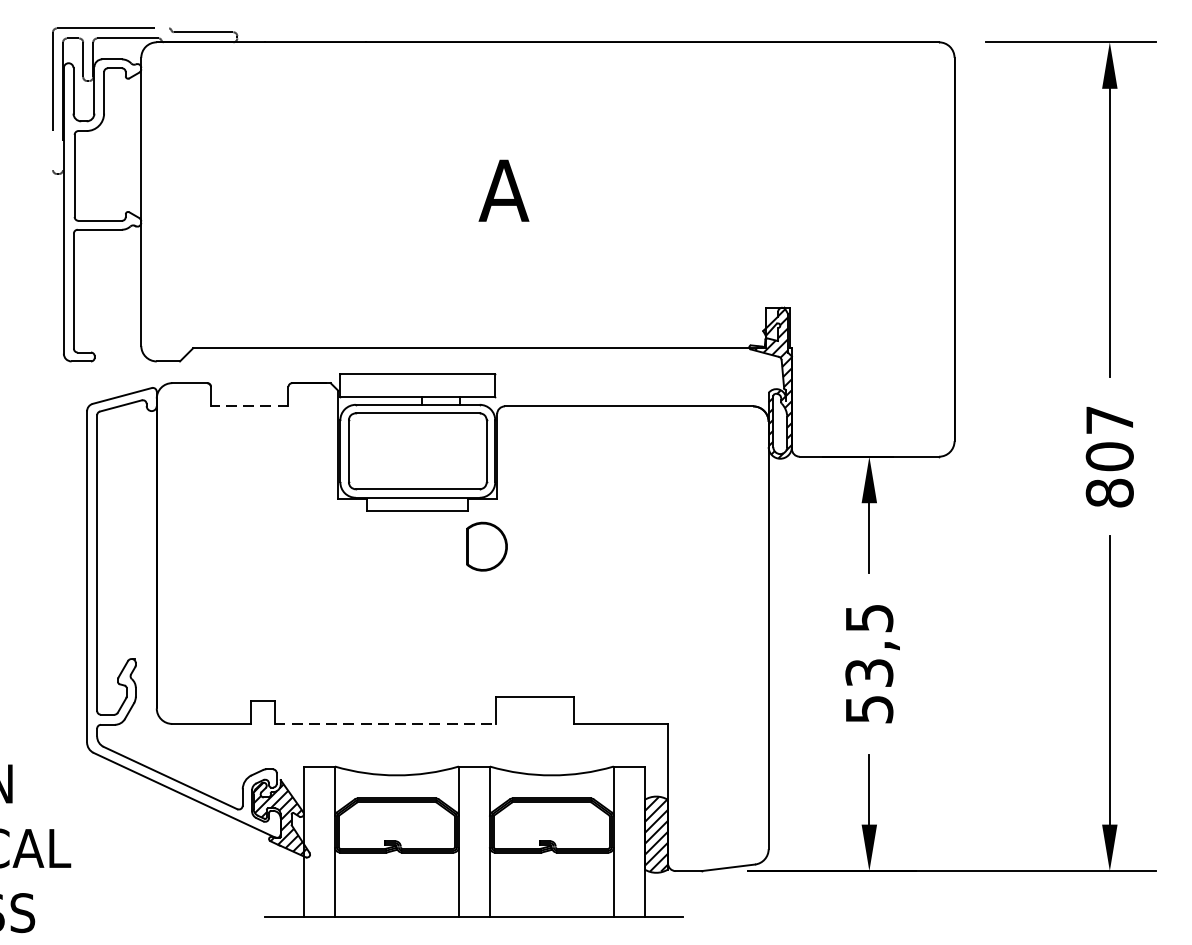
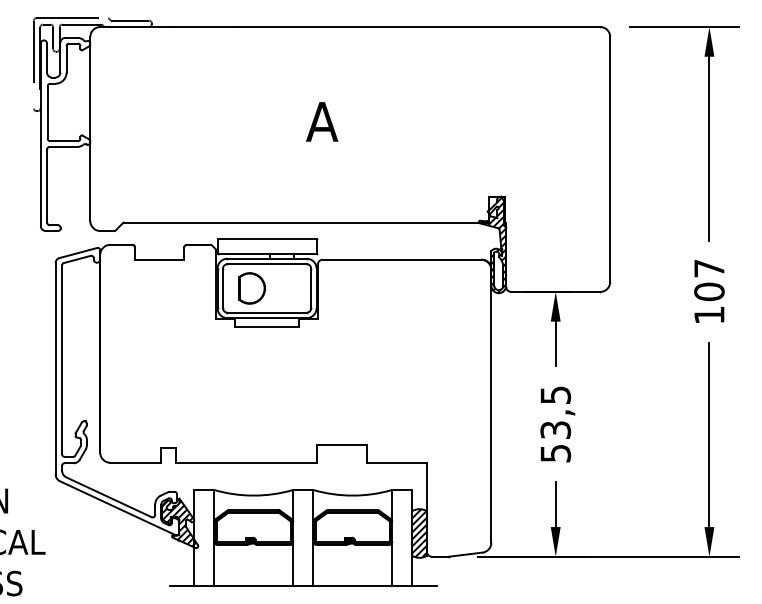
line: (249, 406) -> (159, 259), dashed -> solid
text: (1109, 493) -> (709, 315), 807 -> 107
part: (485, 546) -> (251, 288), moved
line: (385, 723) -> (246, 462), dashed -> solid

